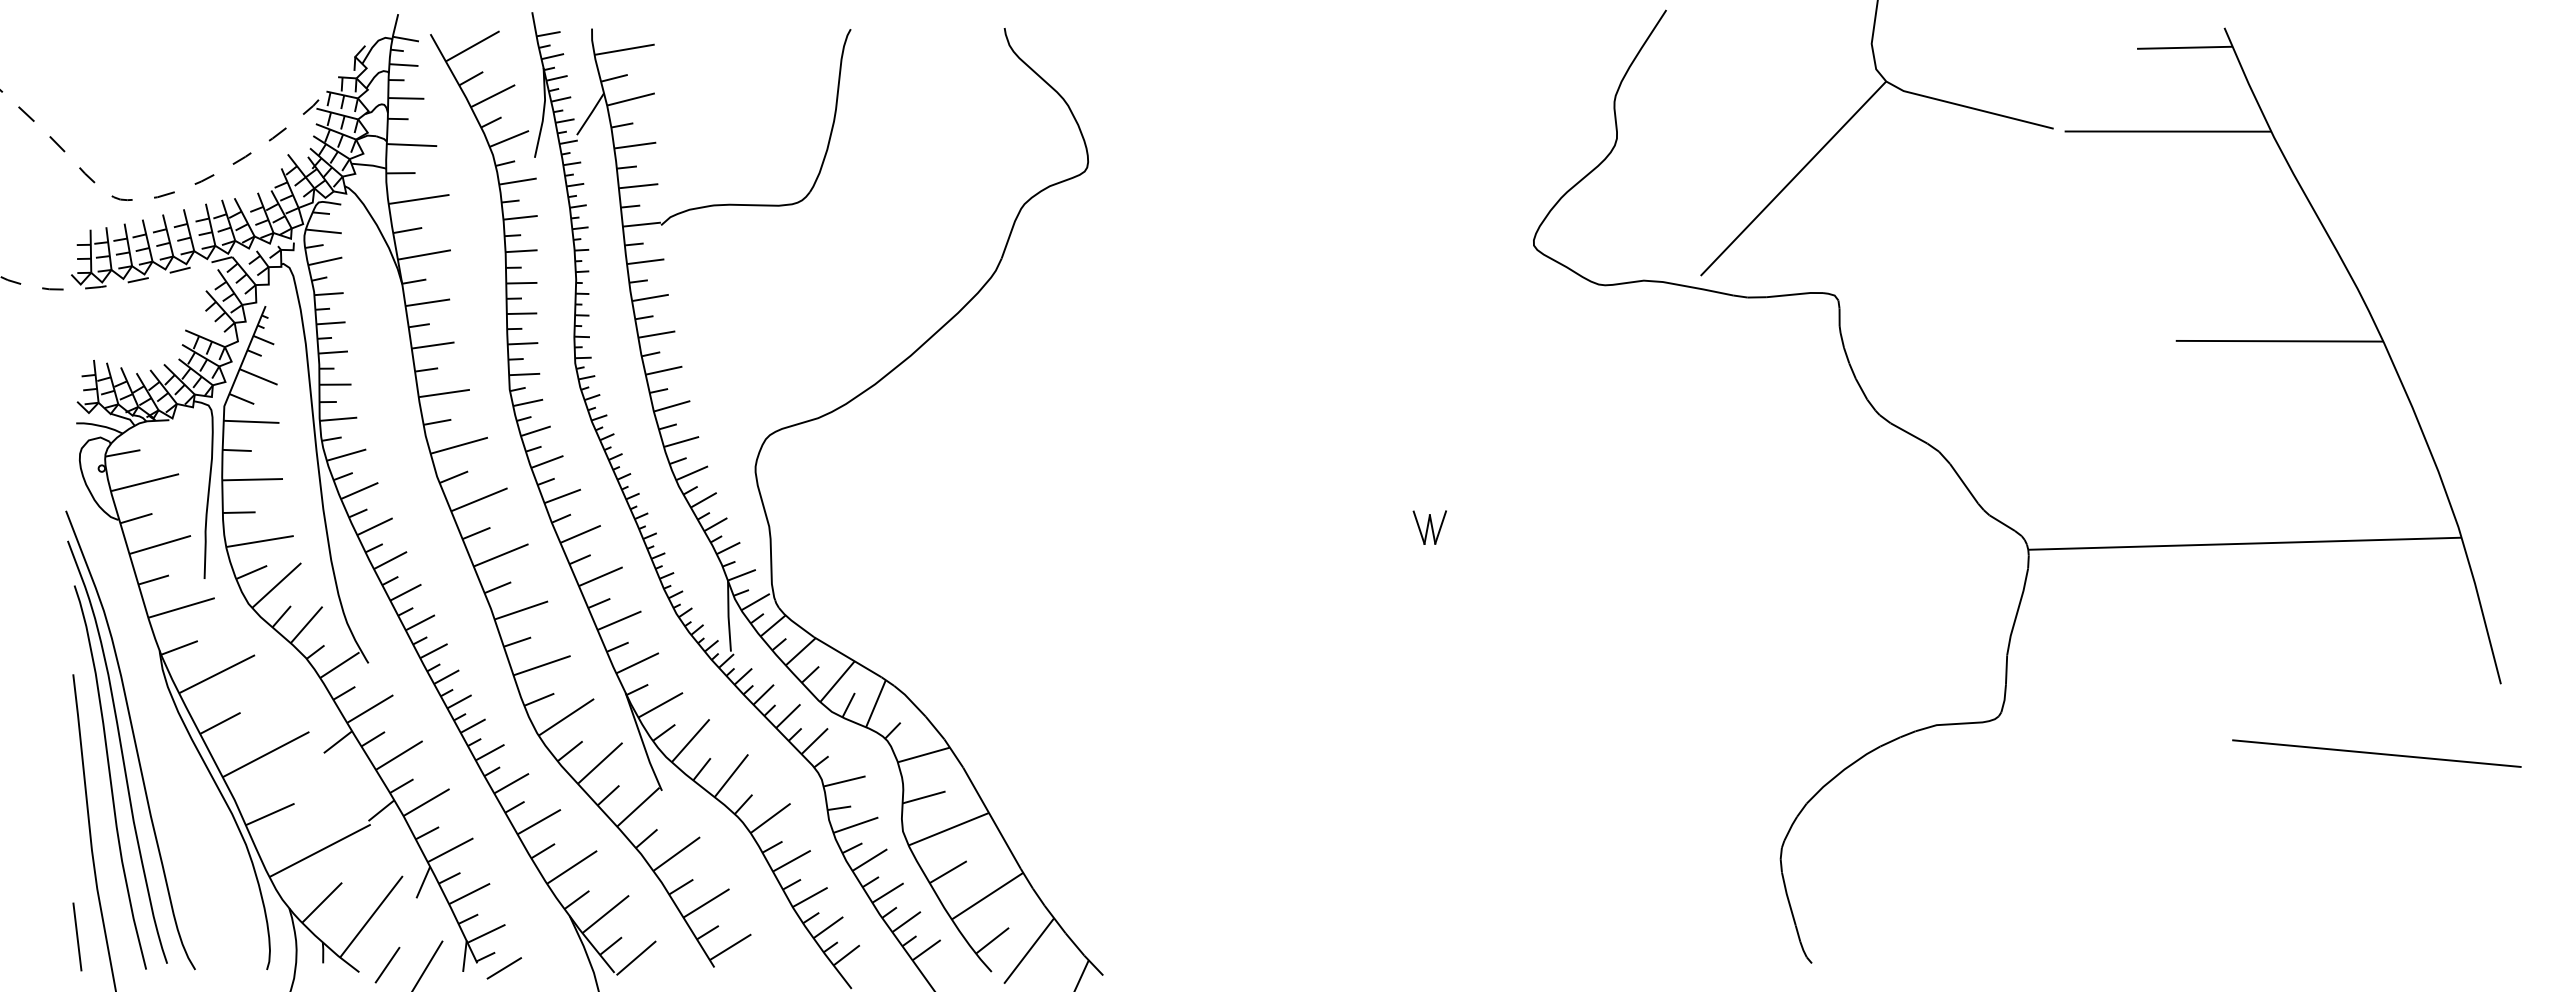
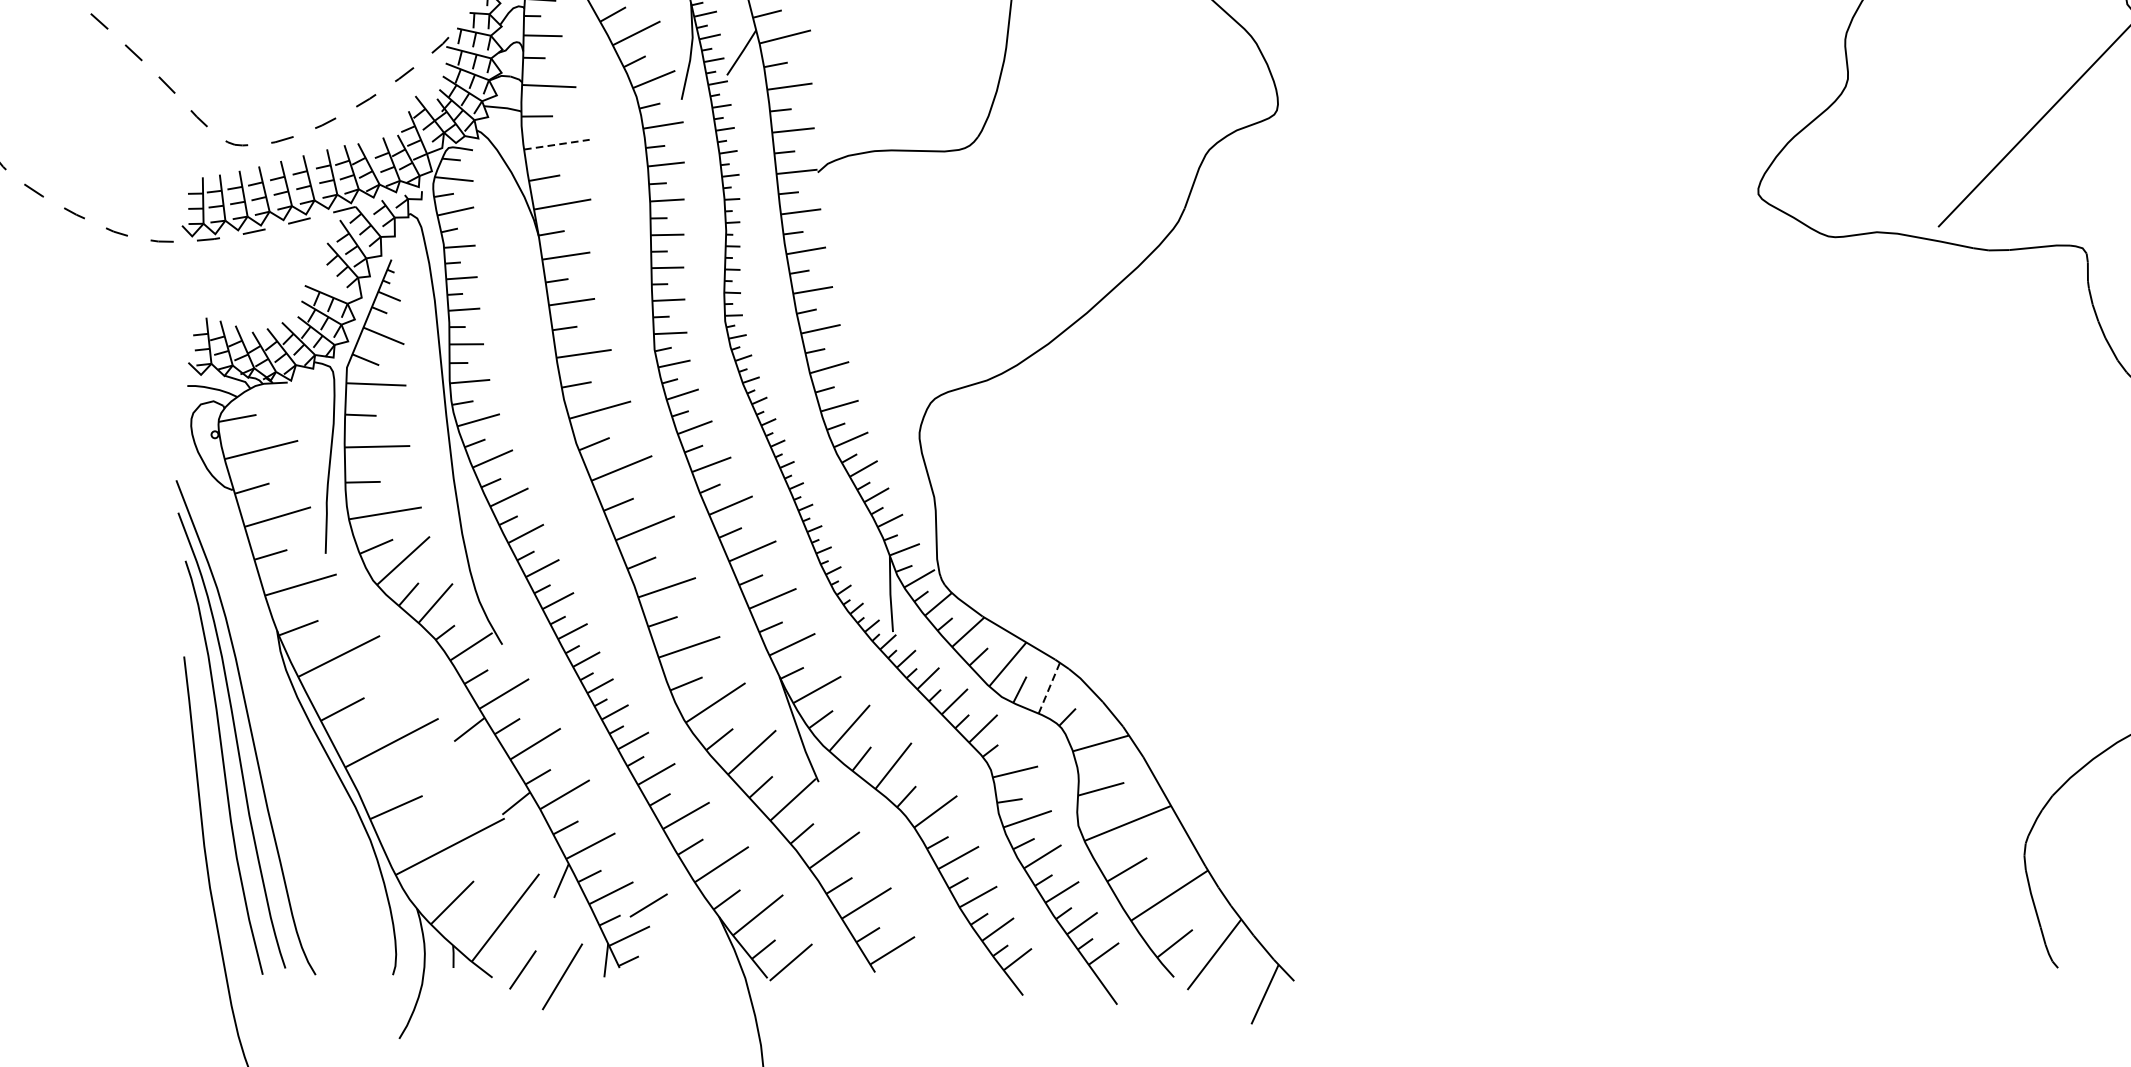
line: (419, 199) -> (557, 144), solid -> dashed
part: (1429, 527) -> (1645, 498), removed
line: (875, 703) -> (1048, 687), solid -> dashed
line: (77, 936) -> (188, 939), removed
line: (503, 968) -> (647, 905), moved

